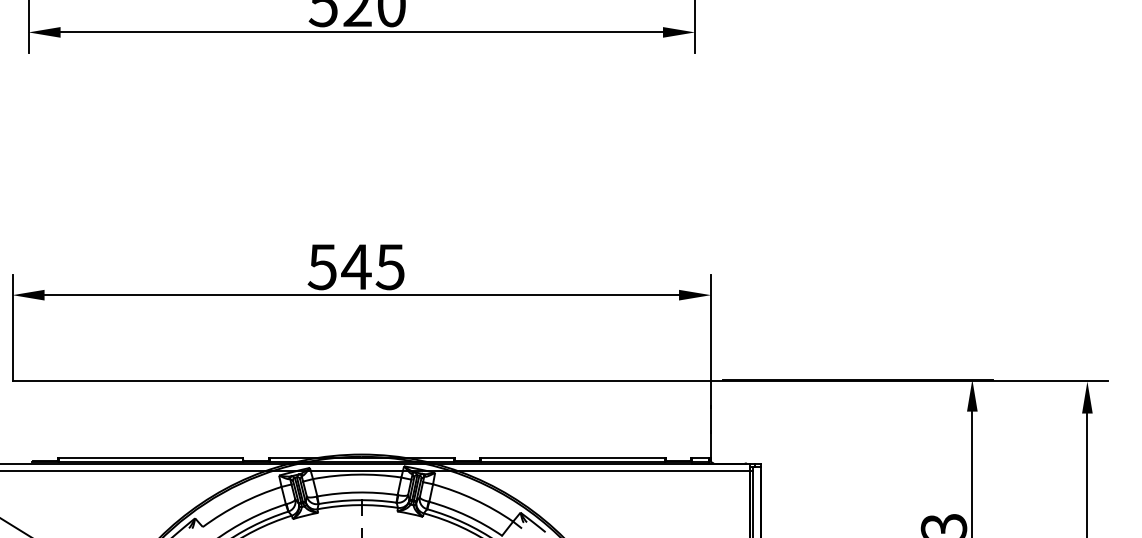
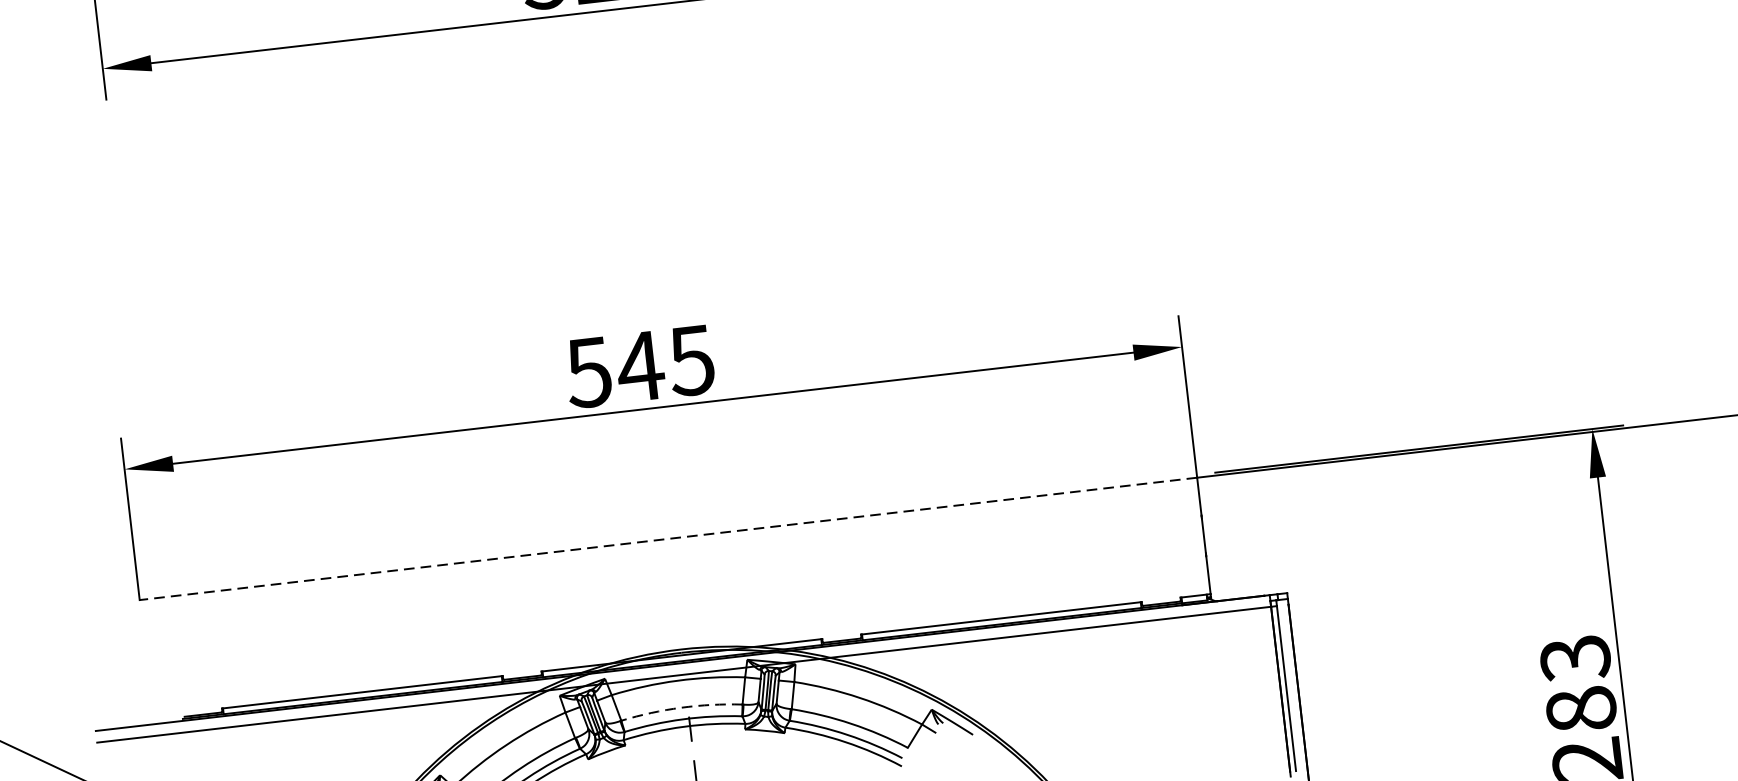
line: (361, 381) -> (667, 538), solid -> dashed
arc: (357, 492) -> (681, 707), solid -> dashed

